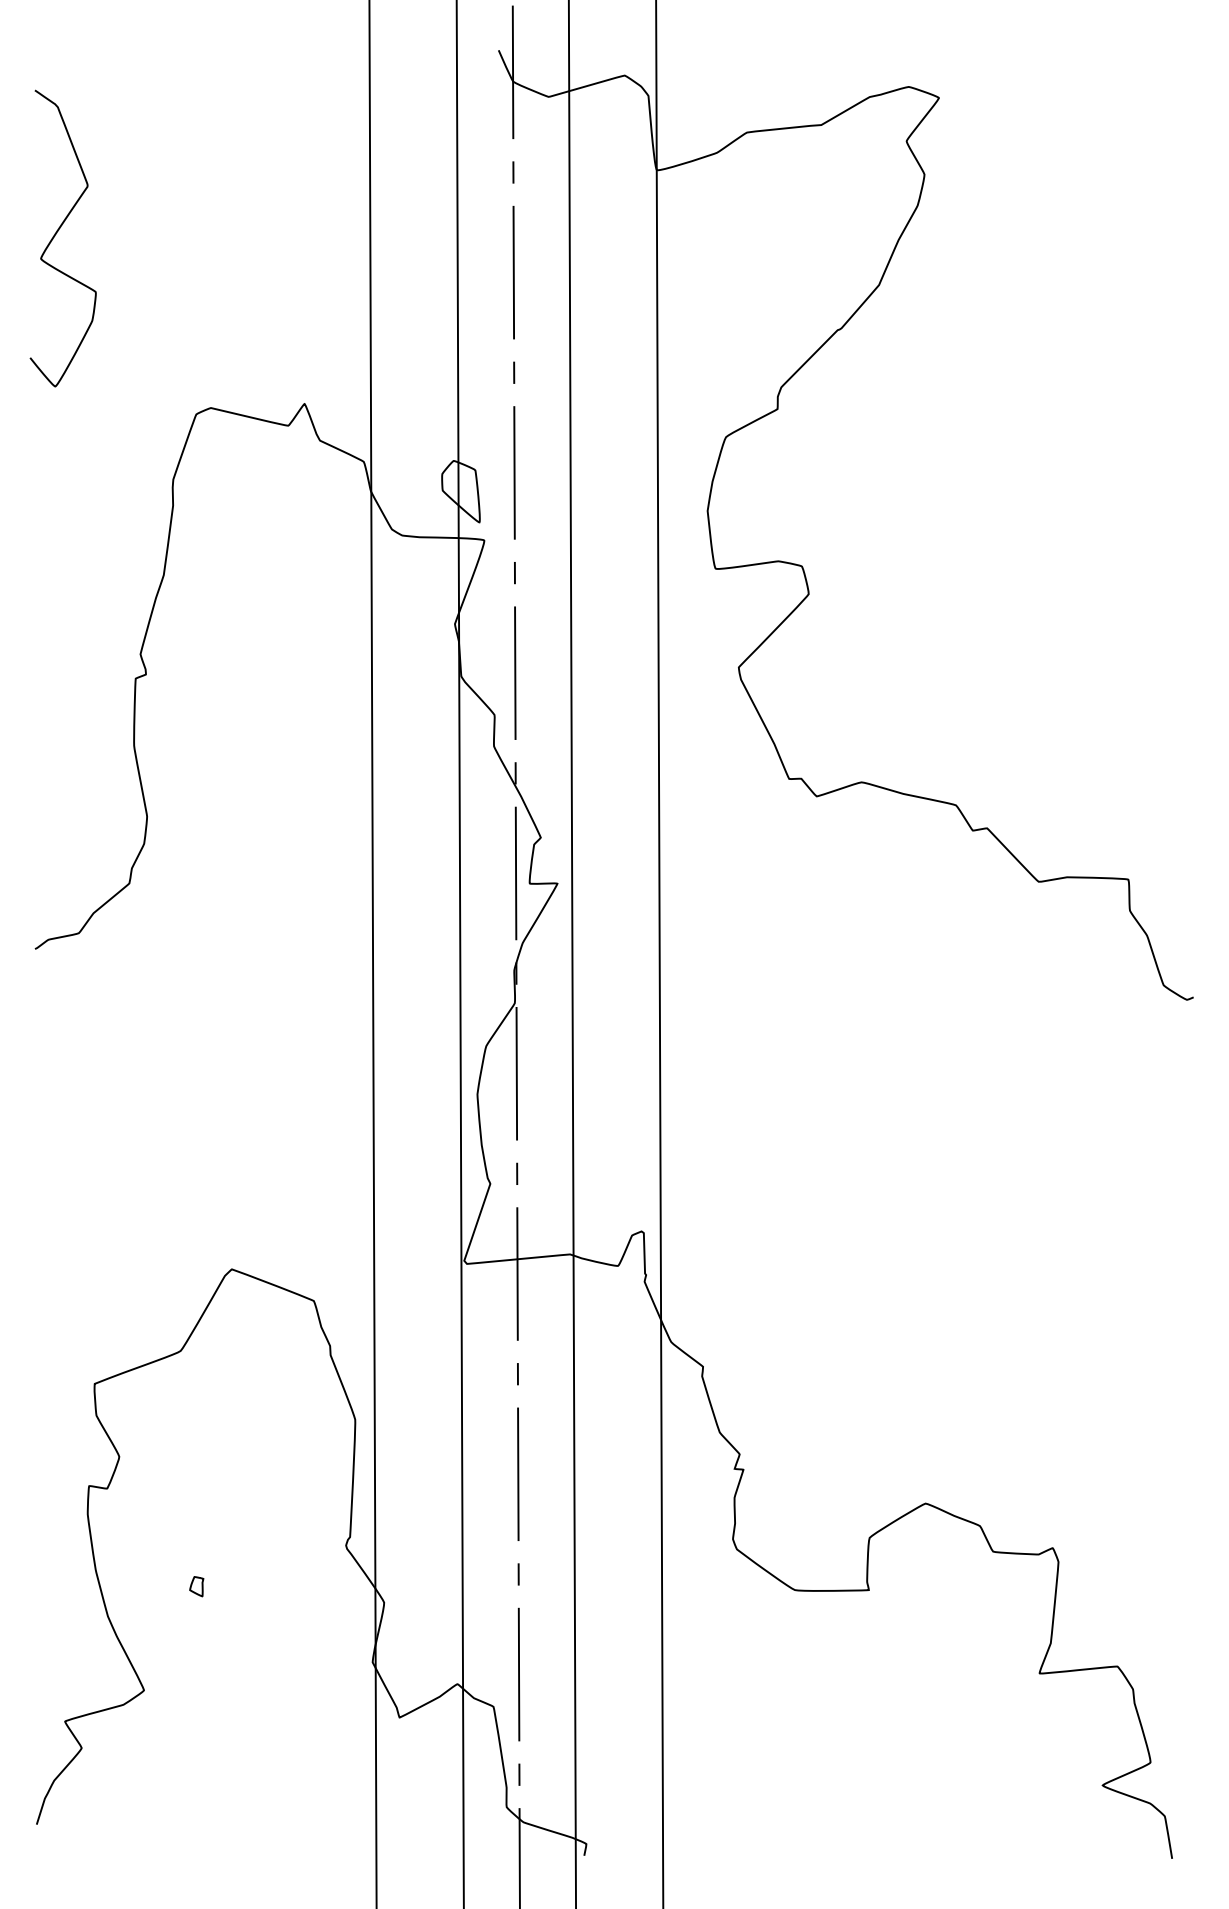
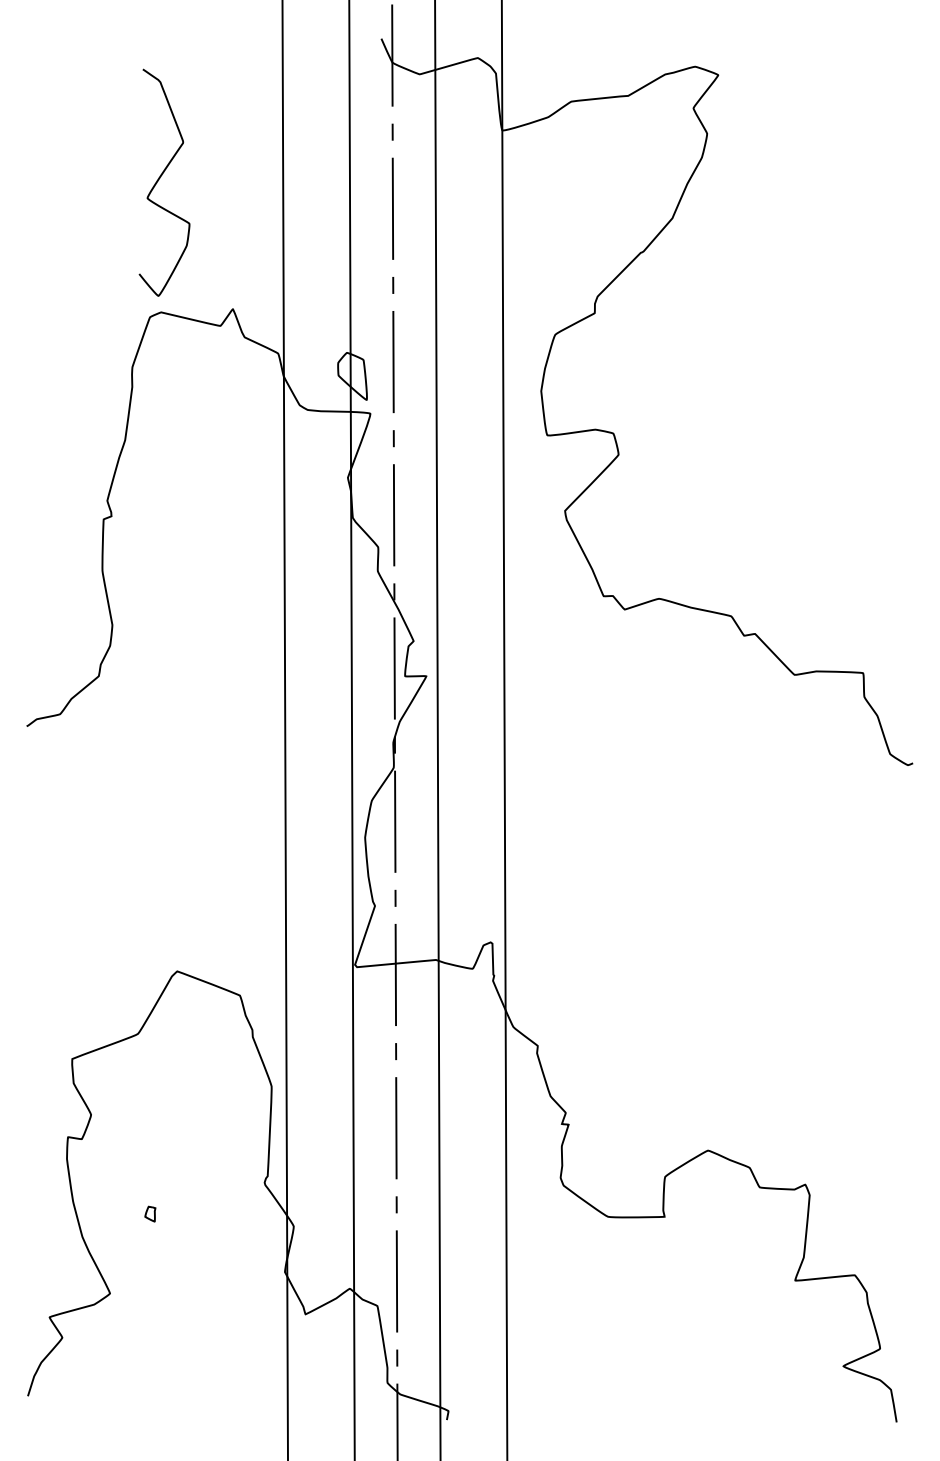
curve: (56, 234) -> (159, 179), moved

